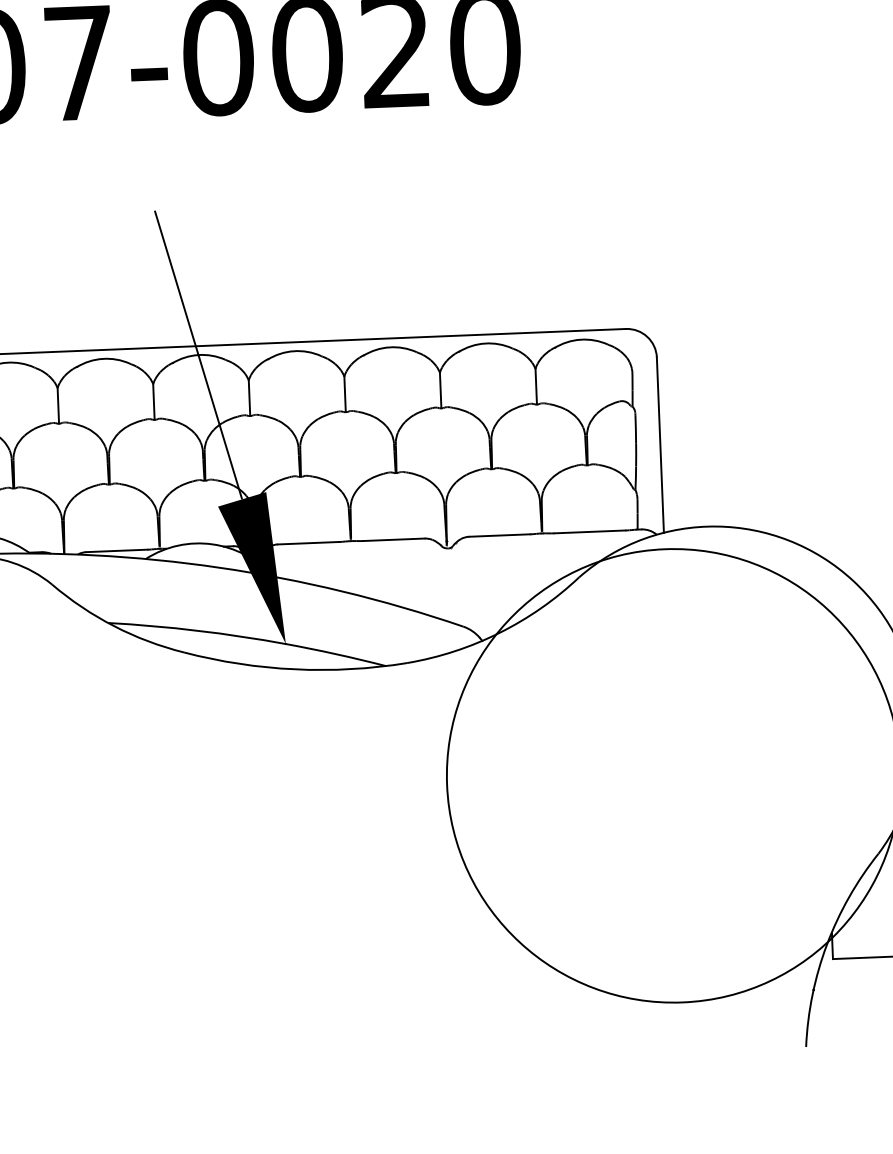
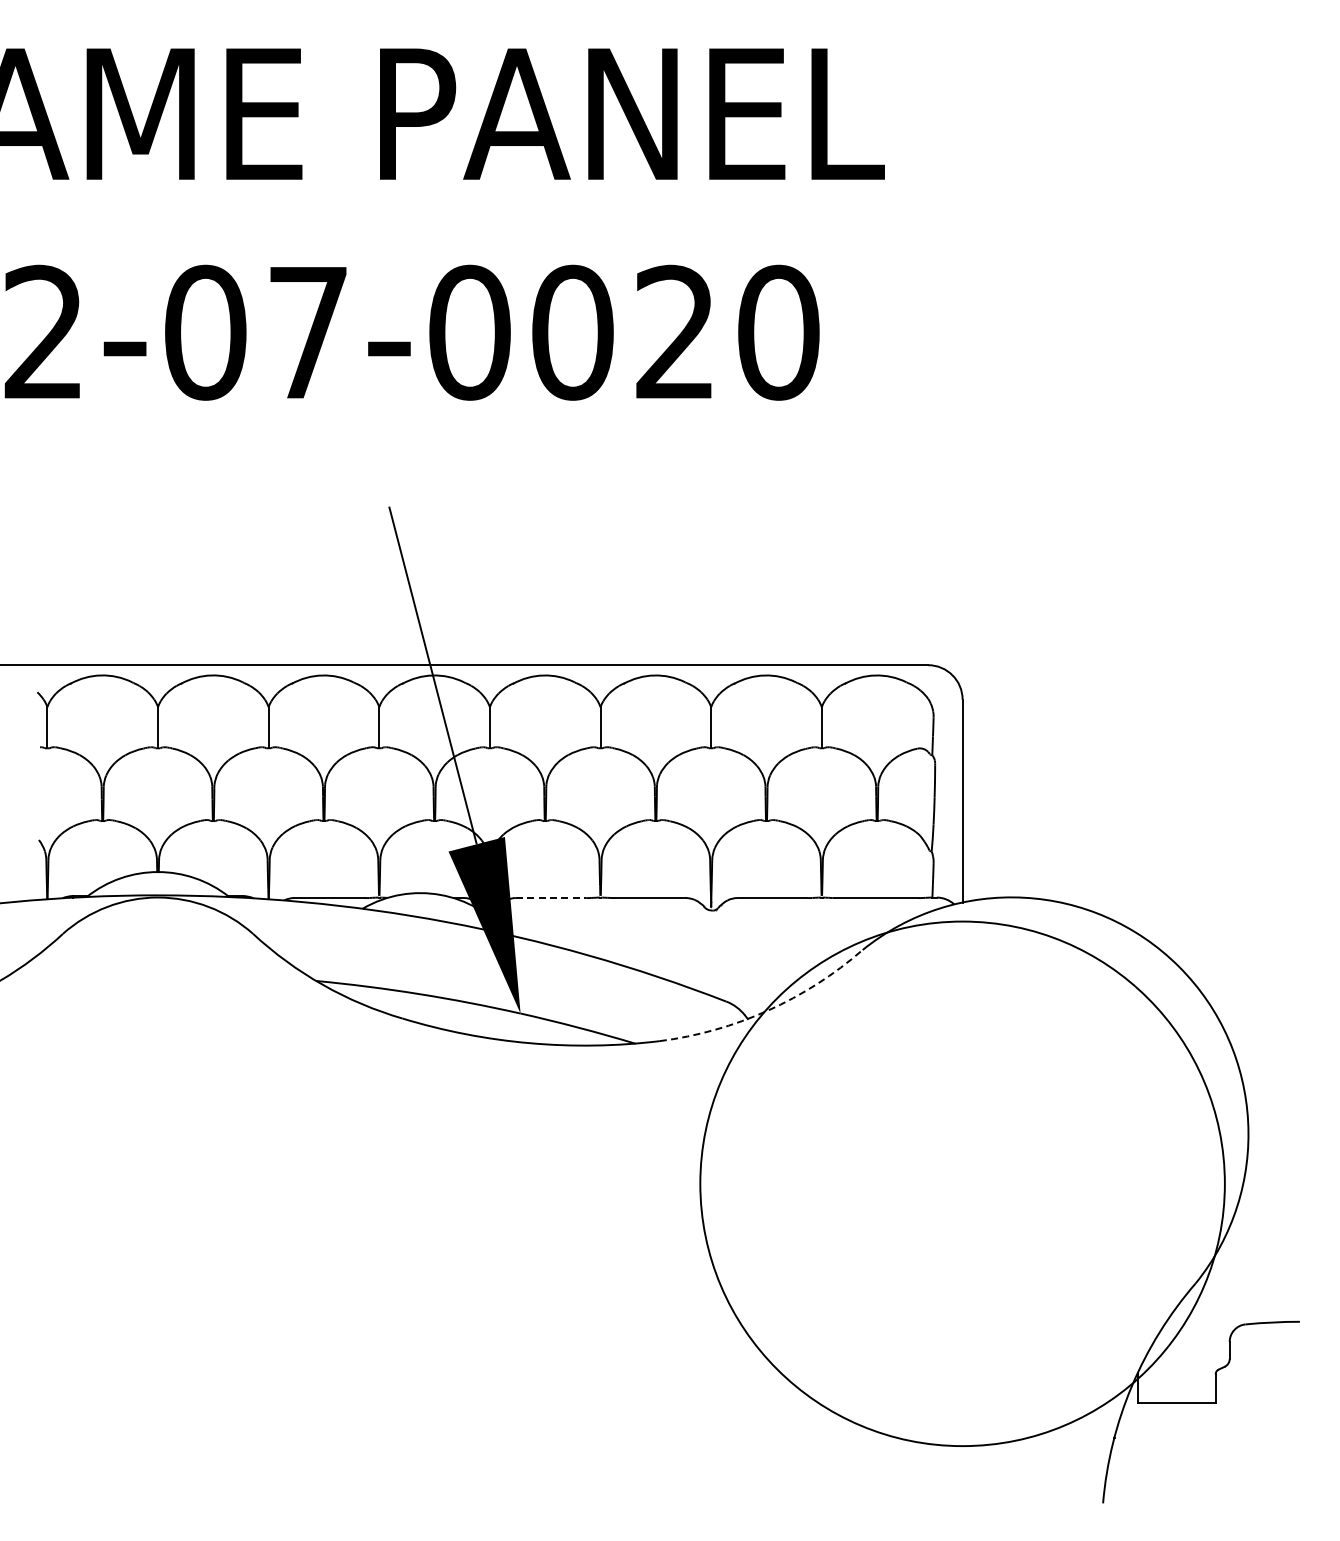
line: (308, 543) -> (551, 898), solid -> dashed
arc: (499, 632) -> (768, 1010), solid -> dashed

